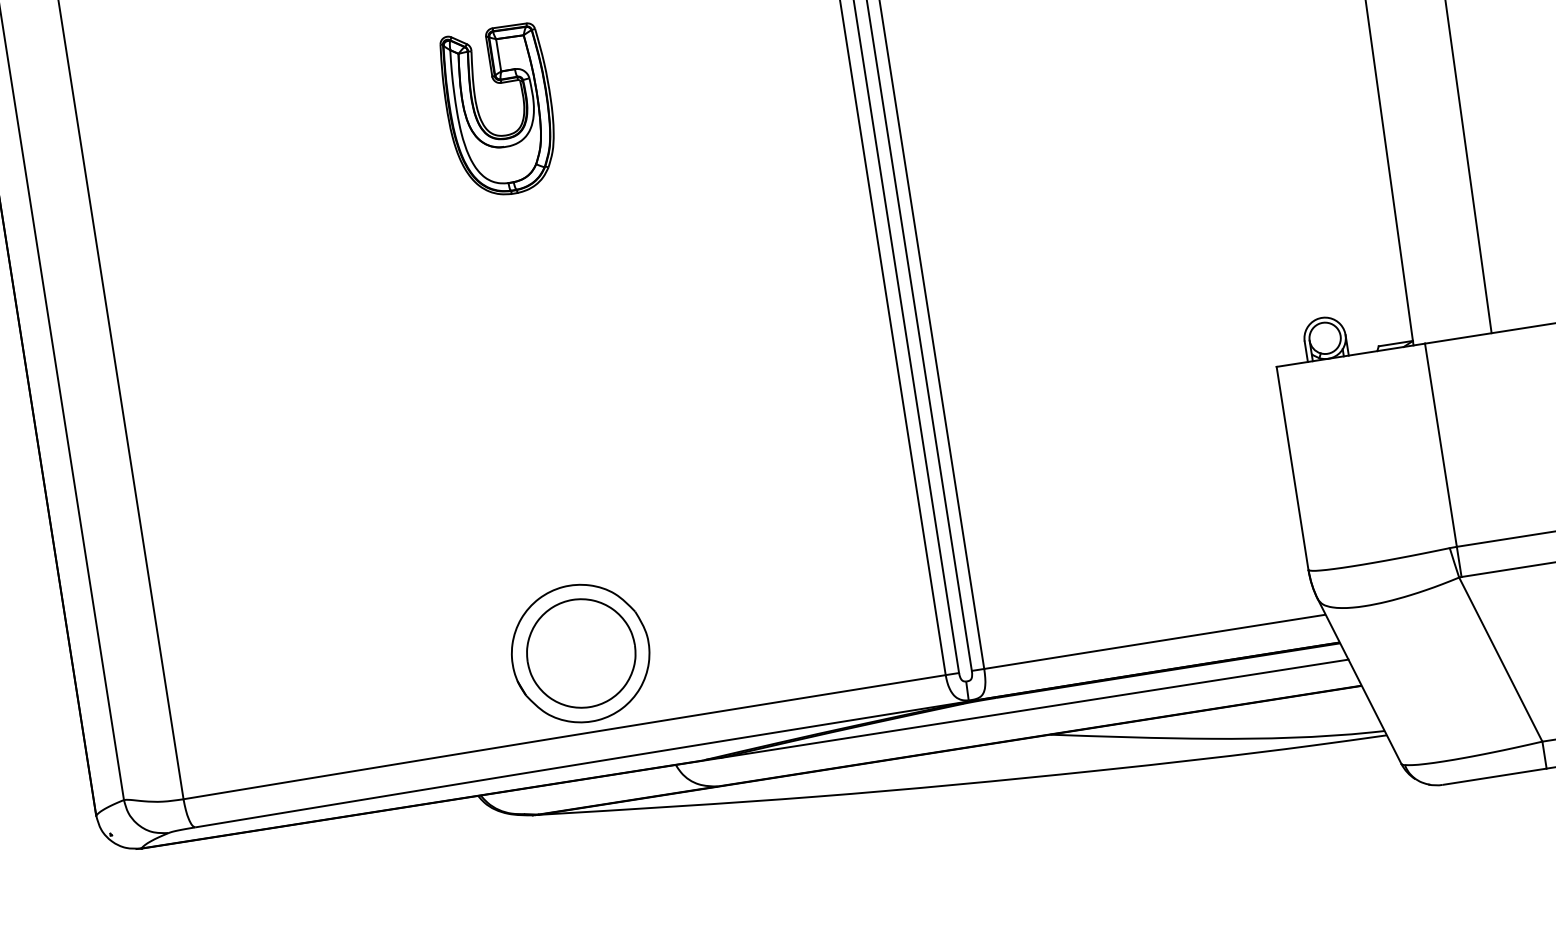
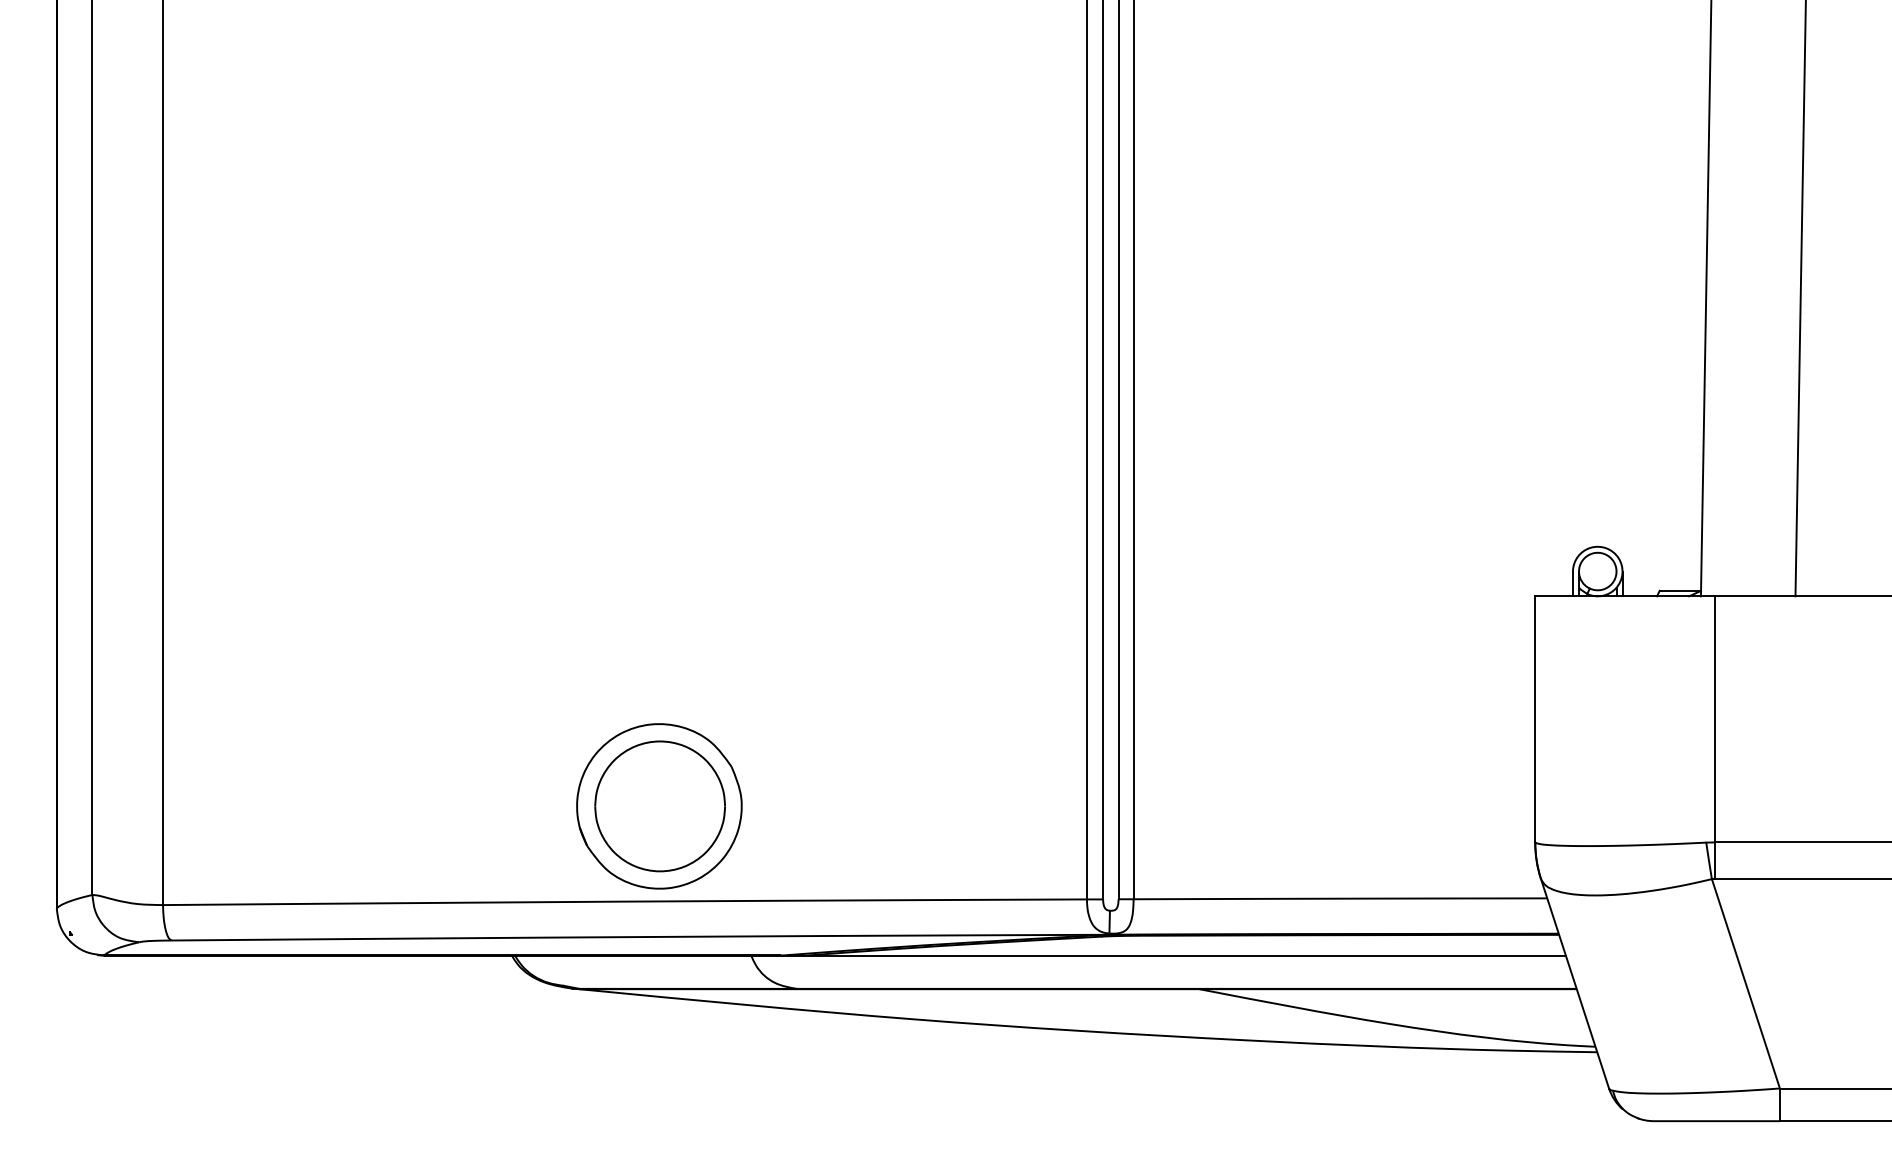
part: (481, 119) -> (641, 156), removed

